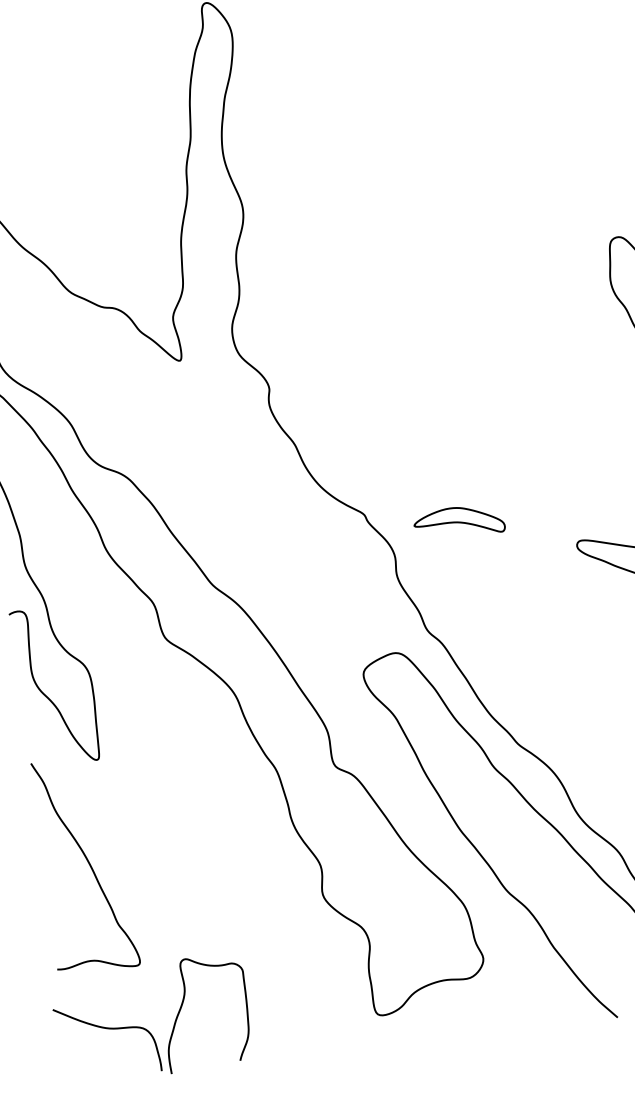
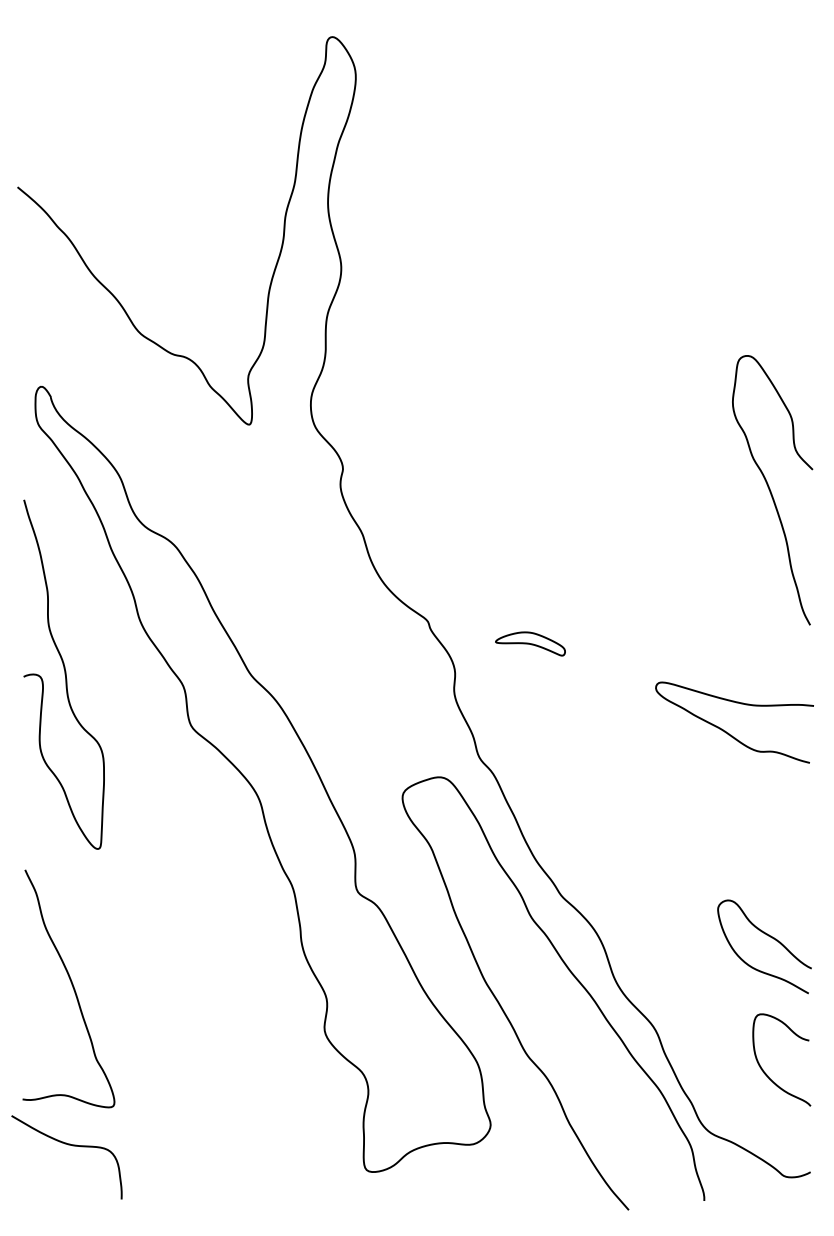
part: (459, 521) -> (530, 643), size x0.7
curve: (88, 863) -> (72, 987), moved
curve: (182, 1005) -> (154, 1130), removed

